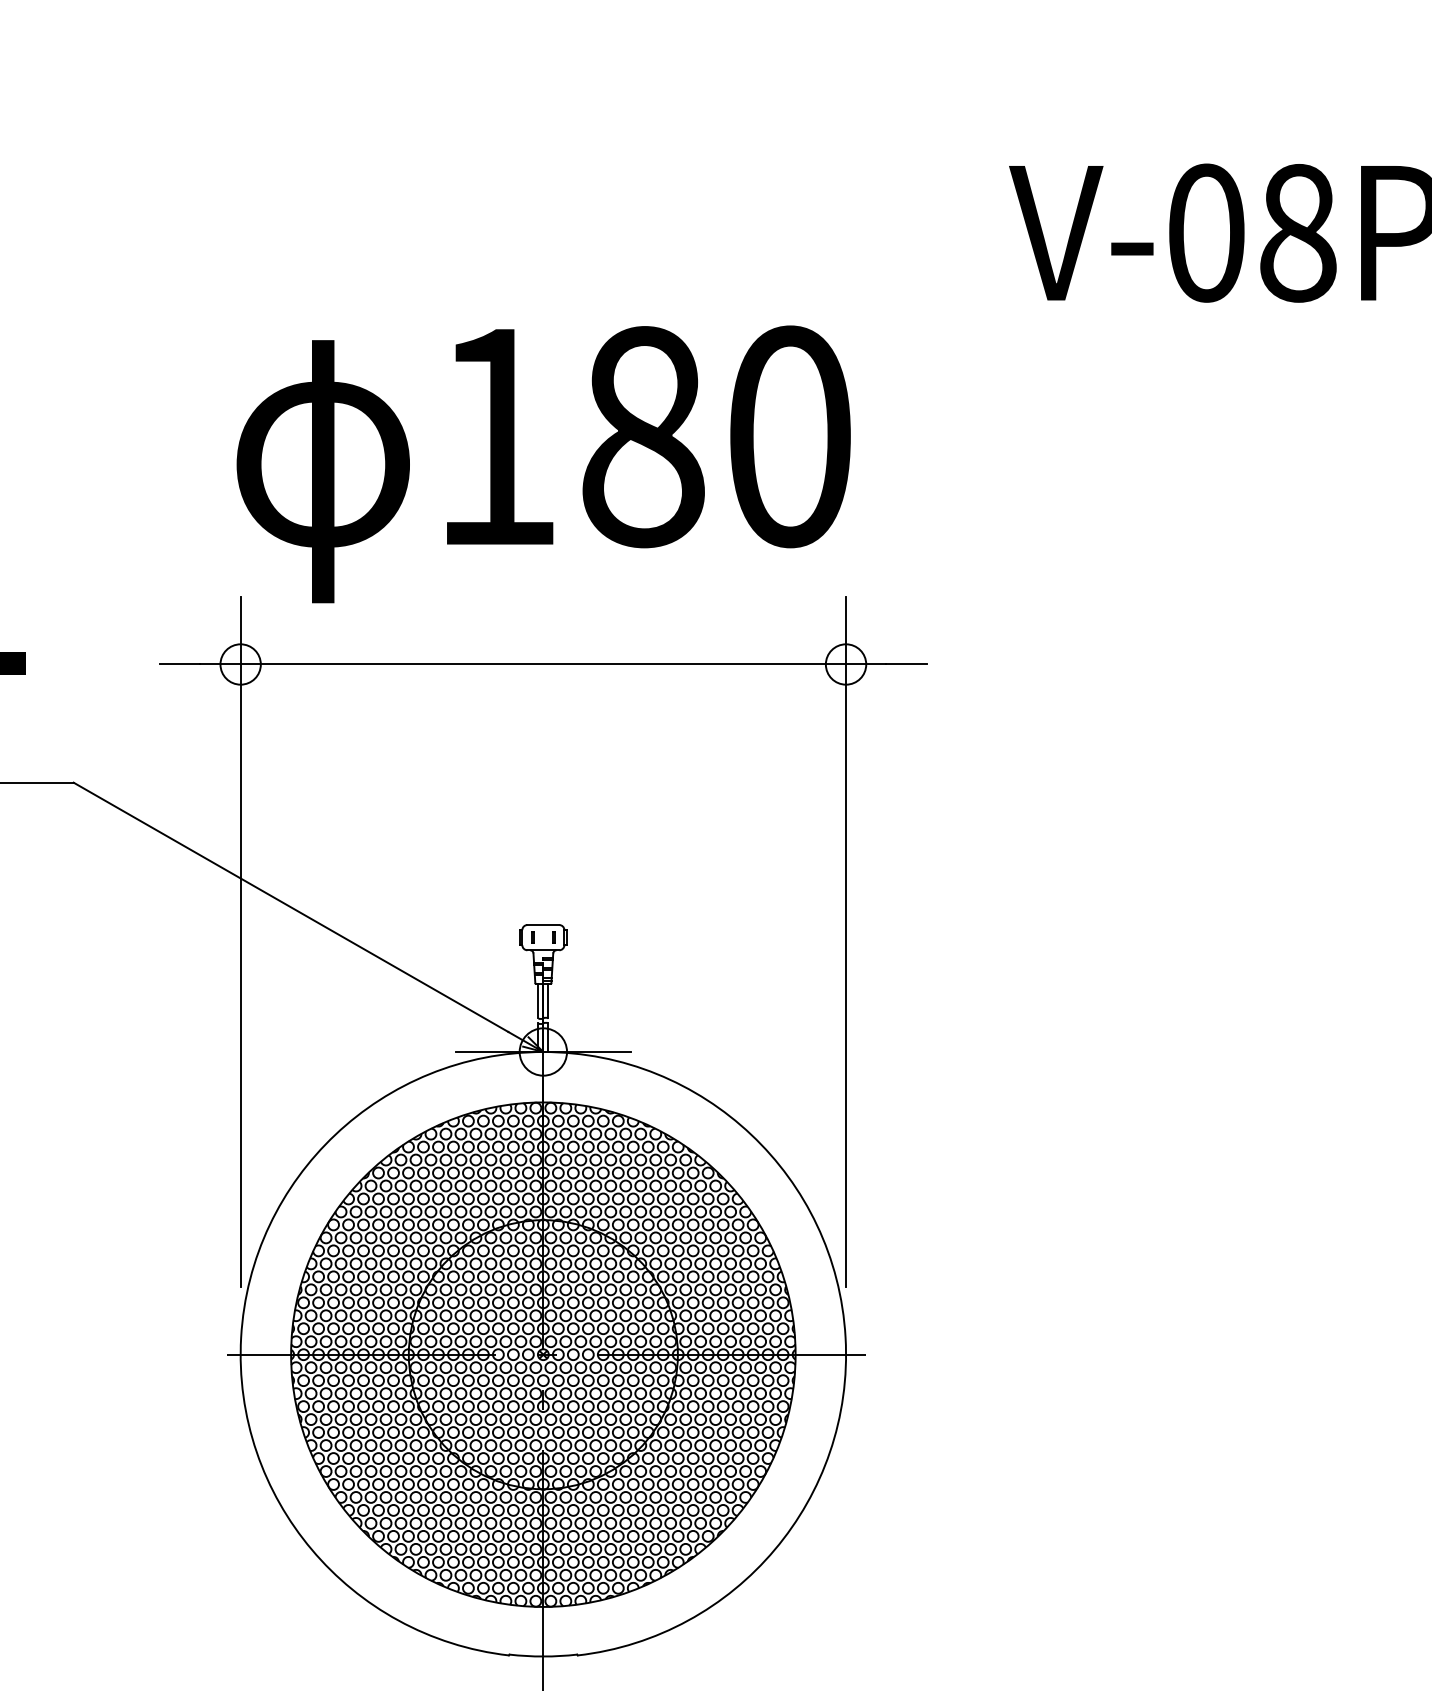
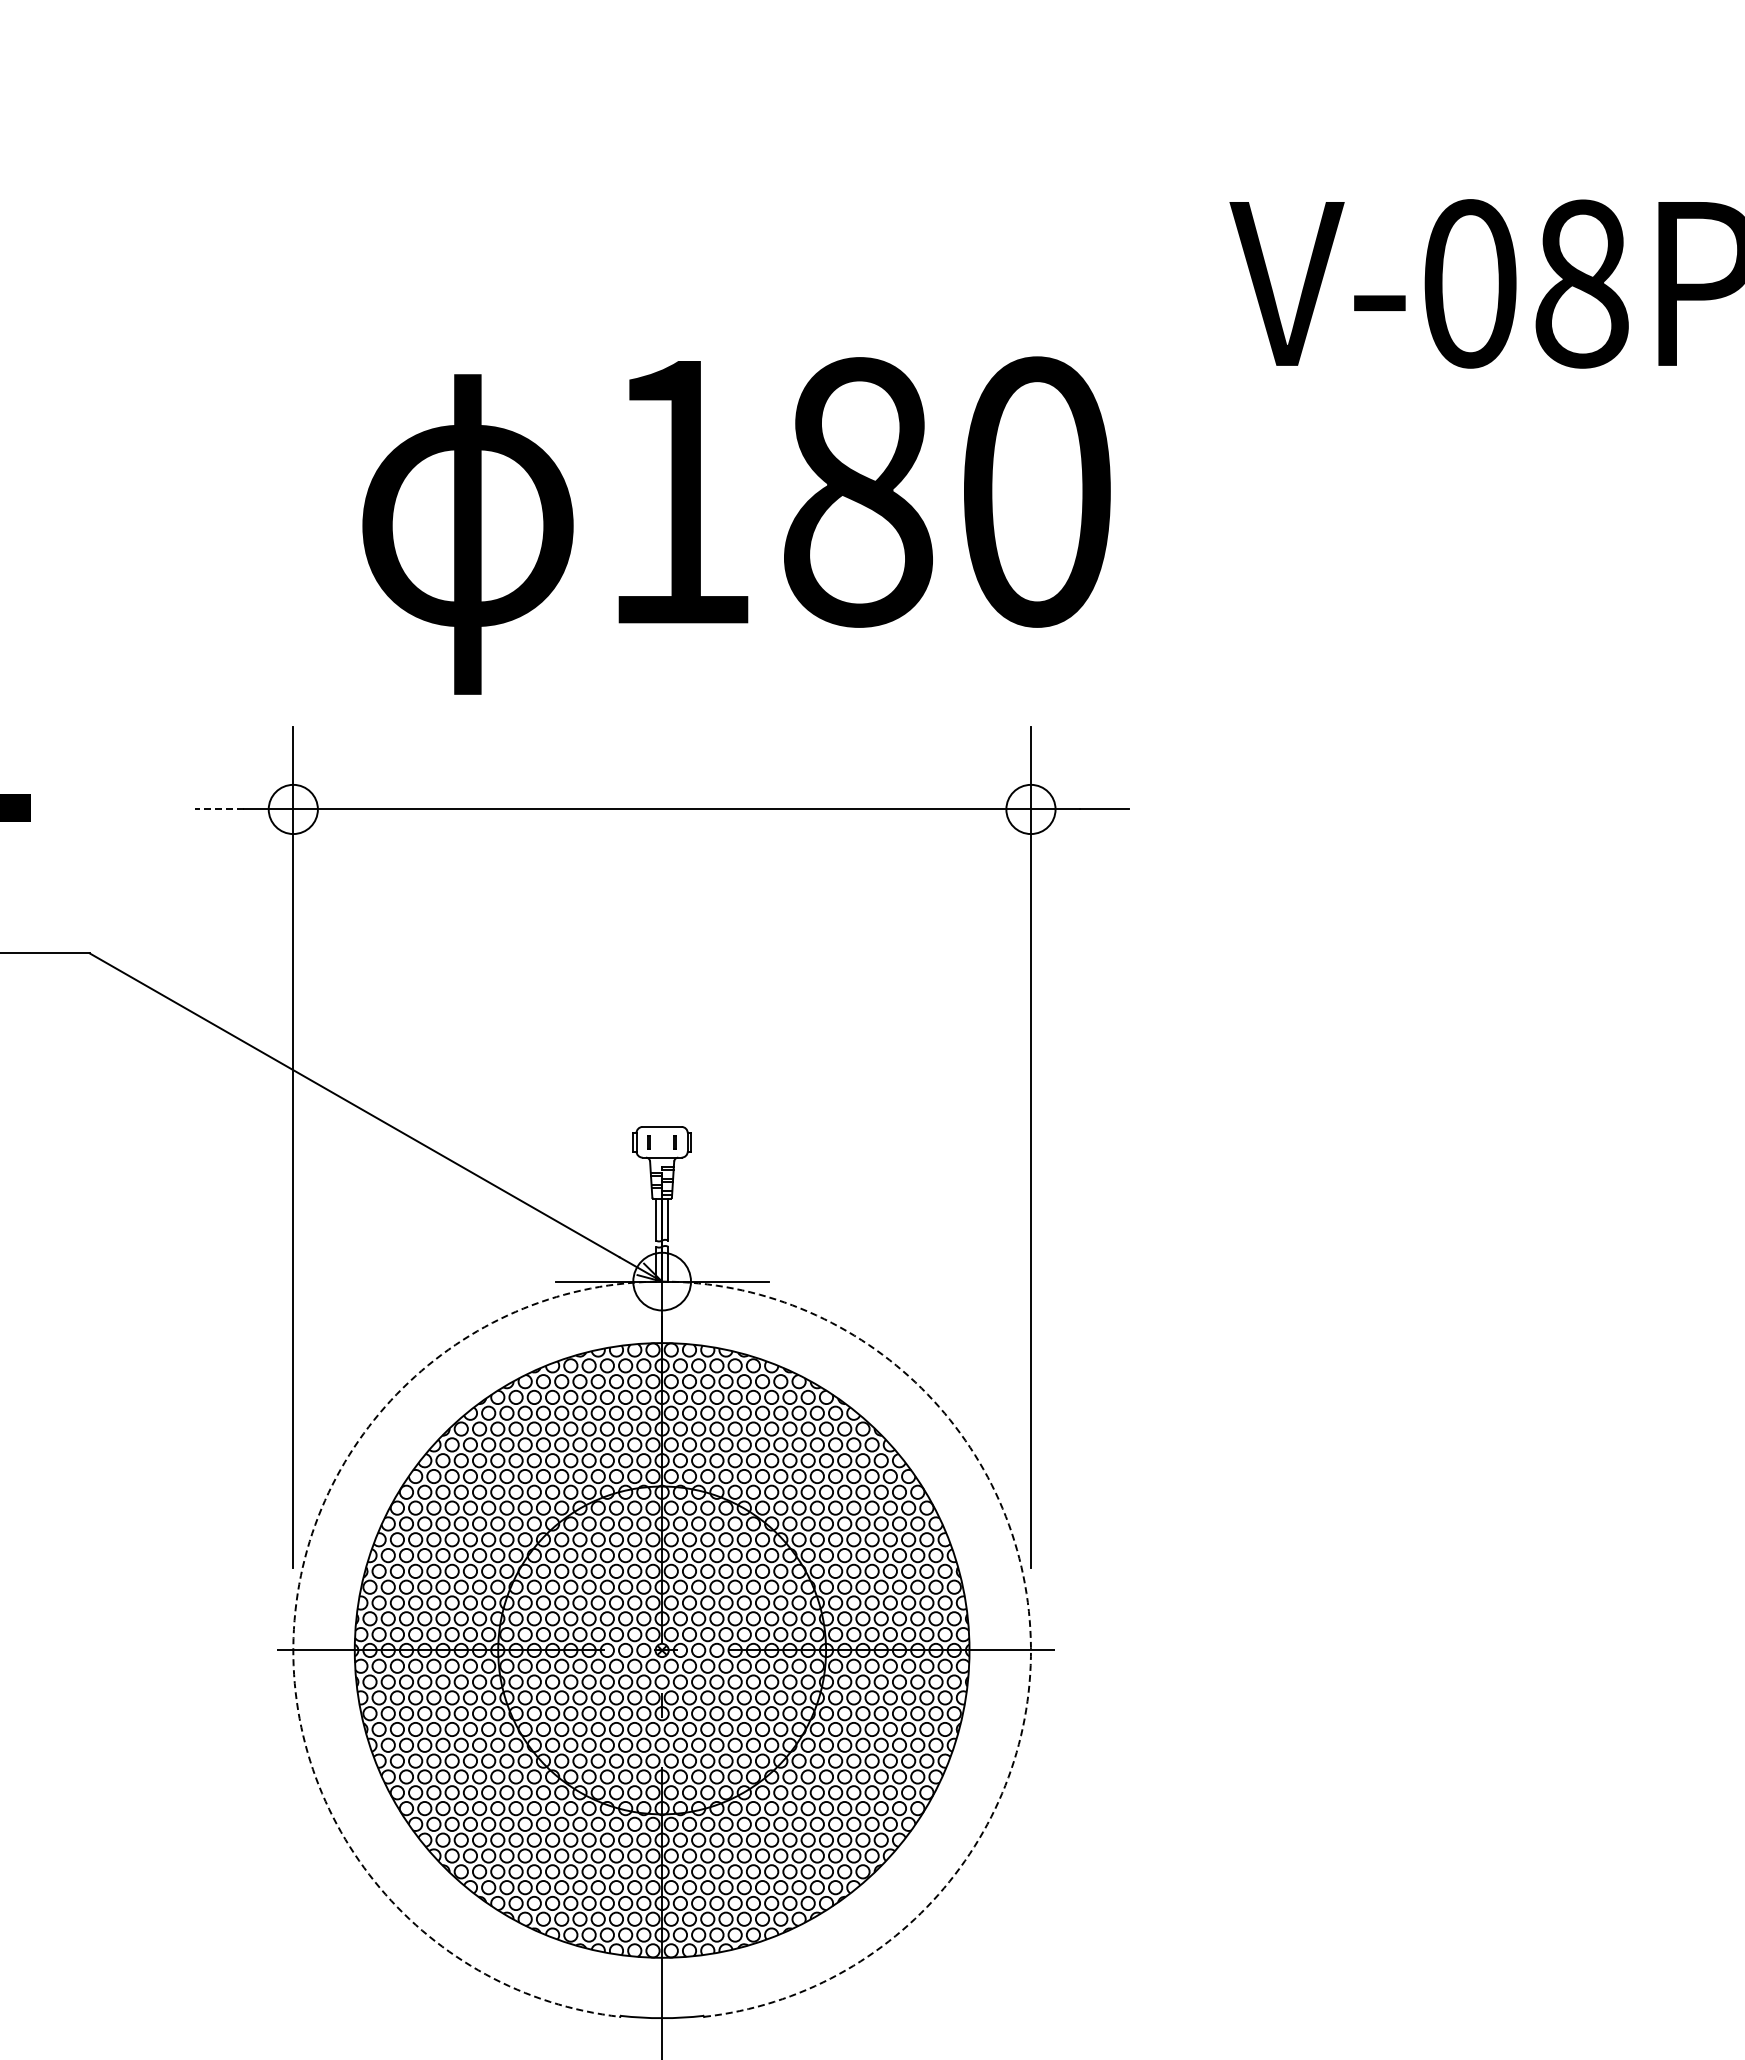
text: (543, 464) -> (736, 525), moved
line: (180, 664) -> (219, 809), solid -> dashed
arc: (543, 1051) -> (662, 1281), solid -> dashed

